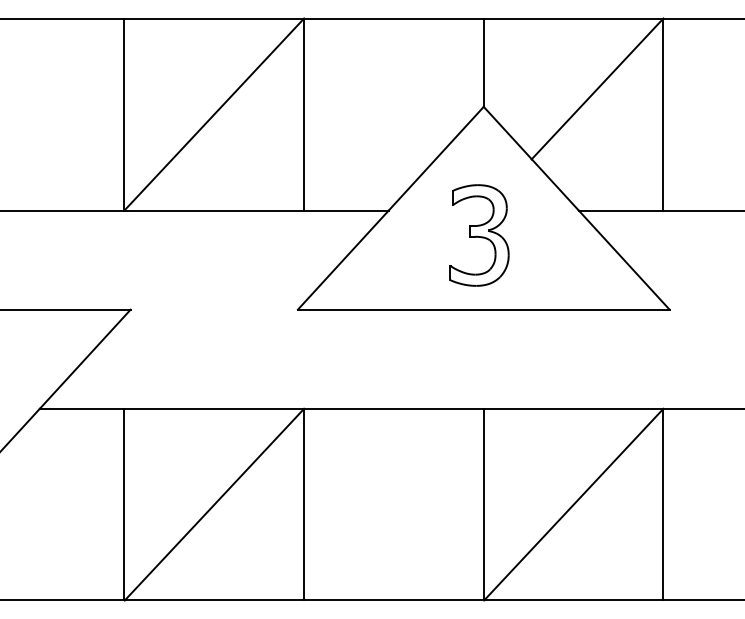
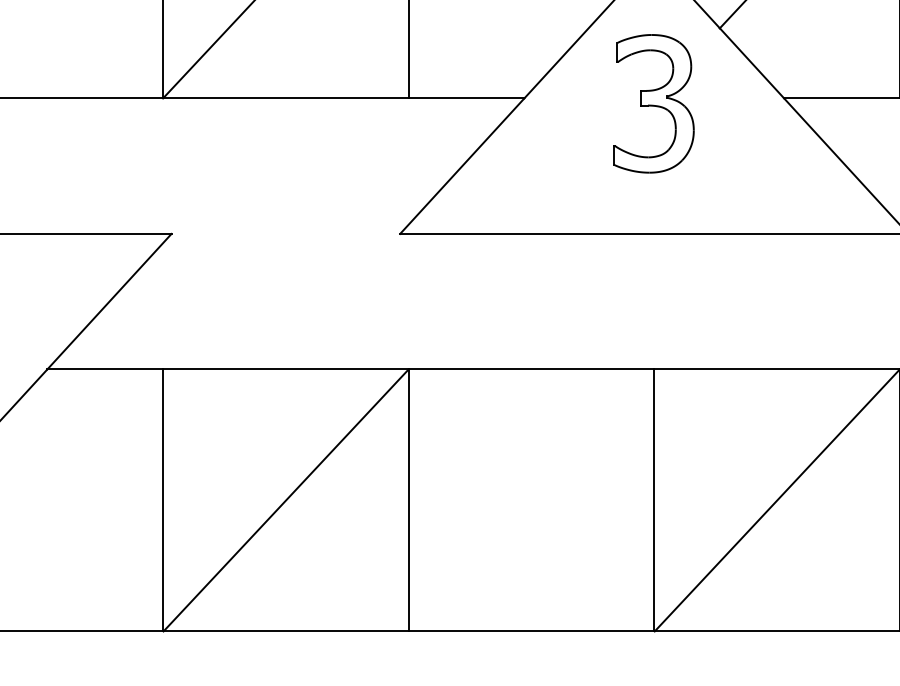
part: (479, 235) -> (653, 103), moved

